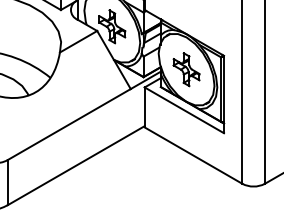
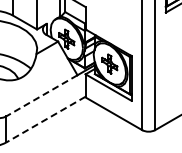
line: (68, 125) -> (41, 96), solid -> dashed
line: (75, 165) -> (45, 119), solid -> dashed

